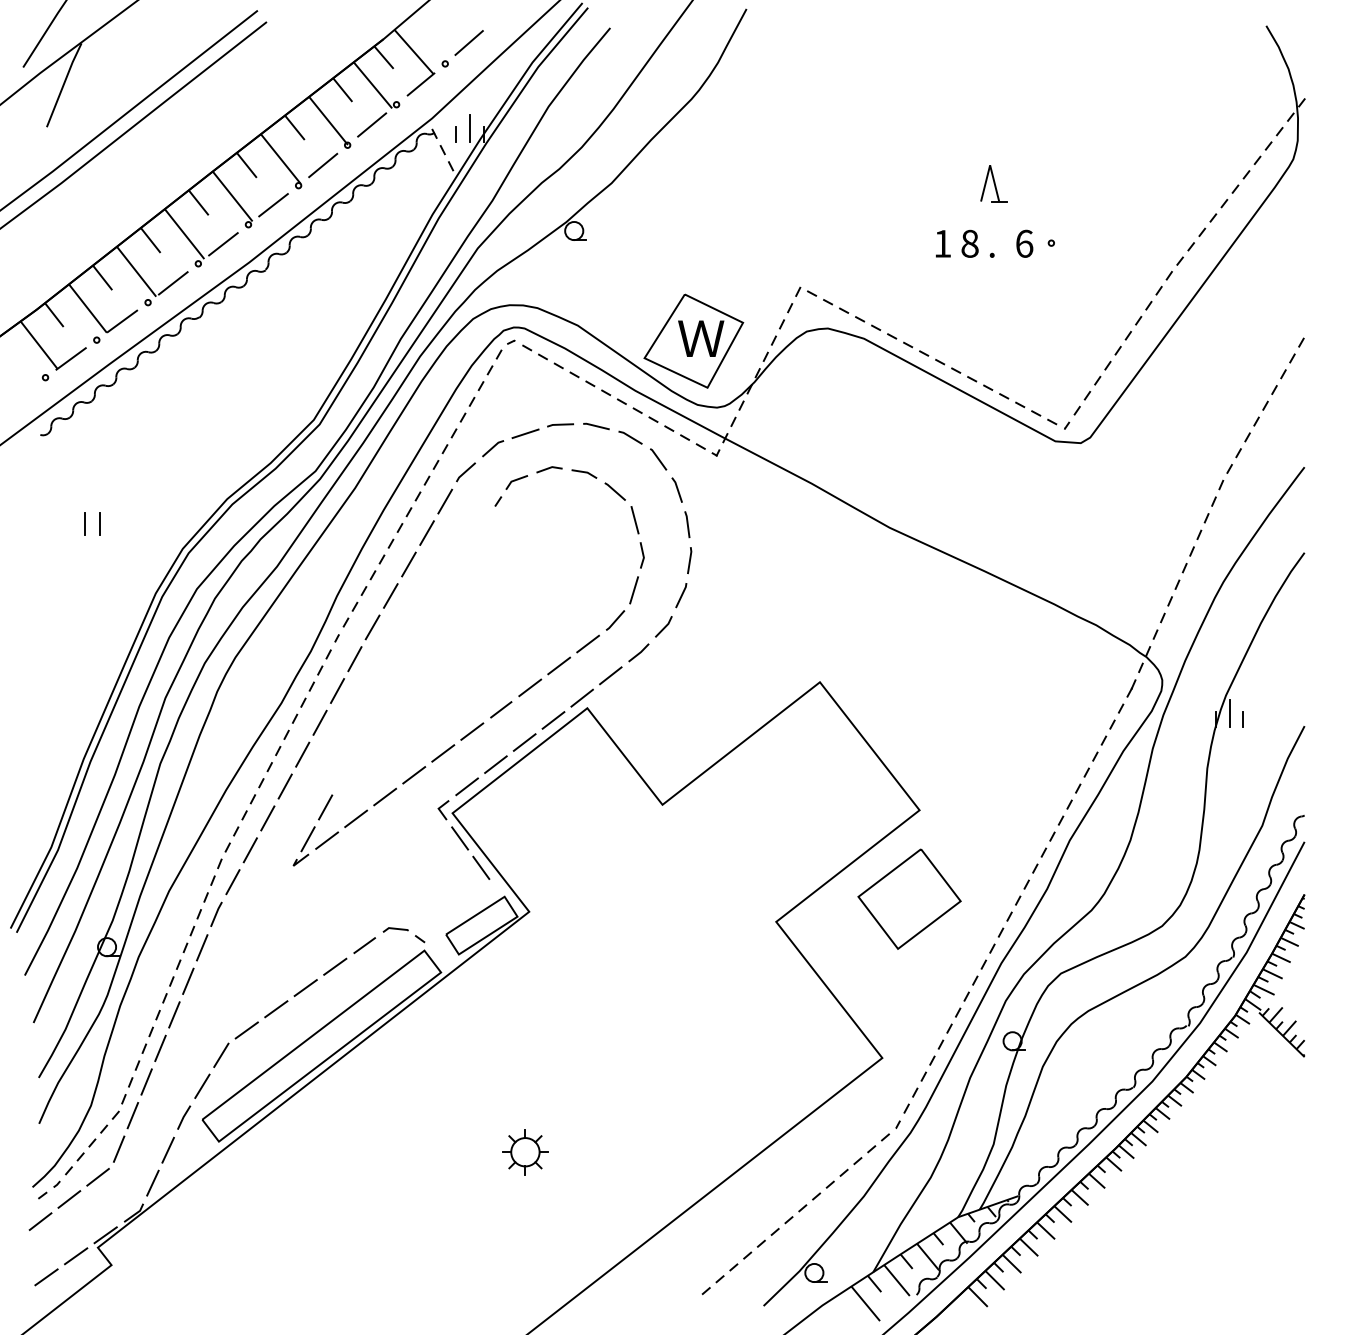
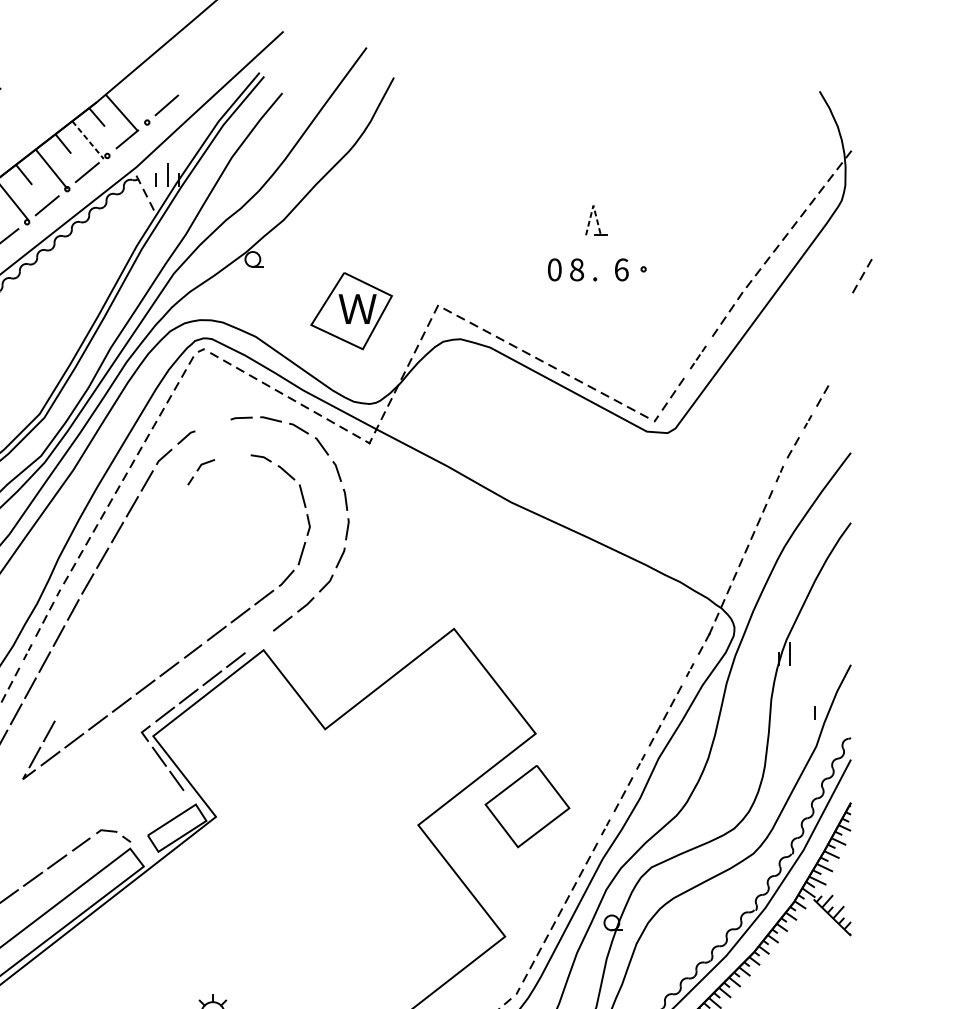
line: (373, 85) -> (88, 140), solid -> dashed
line: (990, 165) -> (593, 205), solid -> dashed
text: (942, 243) -> (554, 269), 1 -> 0
part: (693, 340) -> (351, 310), moved
part: (1117, 350) -> (697, 357), size x0.7
part: (1292, 358) -> (862, 276), moved
part: (1251, 429) -> (807, 421), size x0.6
line: (525, 433) -> (212, 425), removed
line: (549, 468) -> (232, 453), removed
part: (1217, 492) -> (779, 473), size x0.7
line: (581, 697) -> (258, 641), removed
part: (299, 710) -> (27, 652), size x0.7
line: (1242, 719) -> (814, 713), moved
part: (1107, 732) -> (689, 670), size x0.6
part: (1047, 844) -> (640, 761), size x0.7
part: (1004, 924) -> (605, 827), size x0.7

